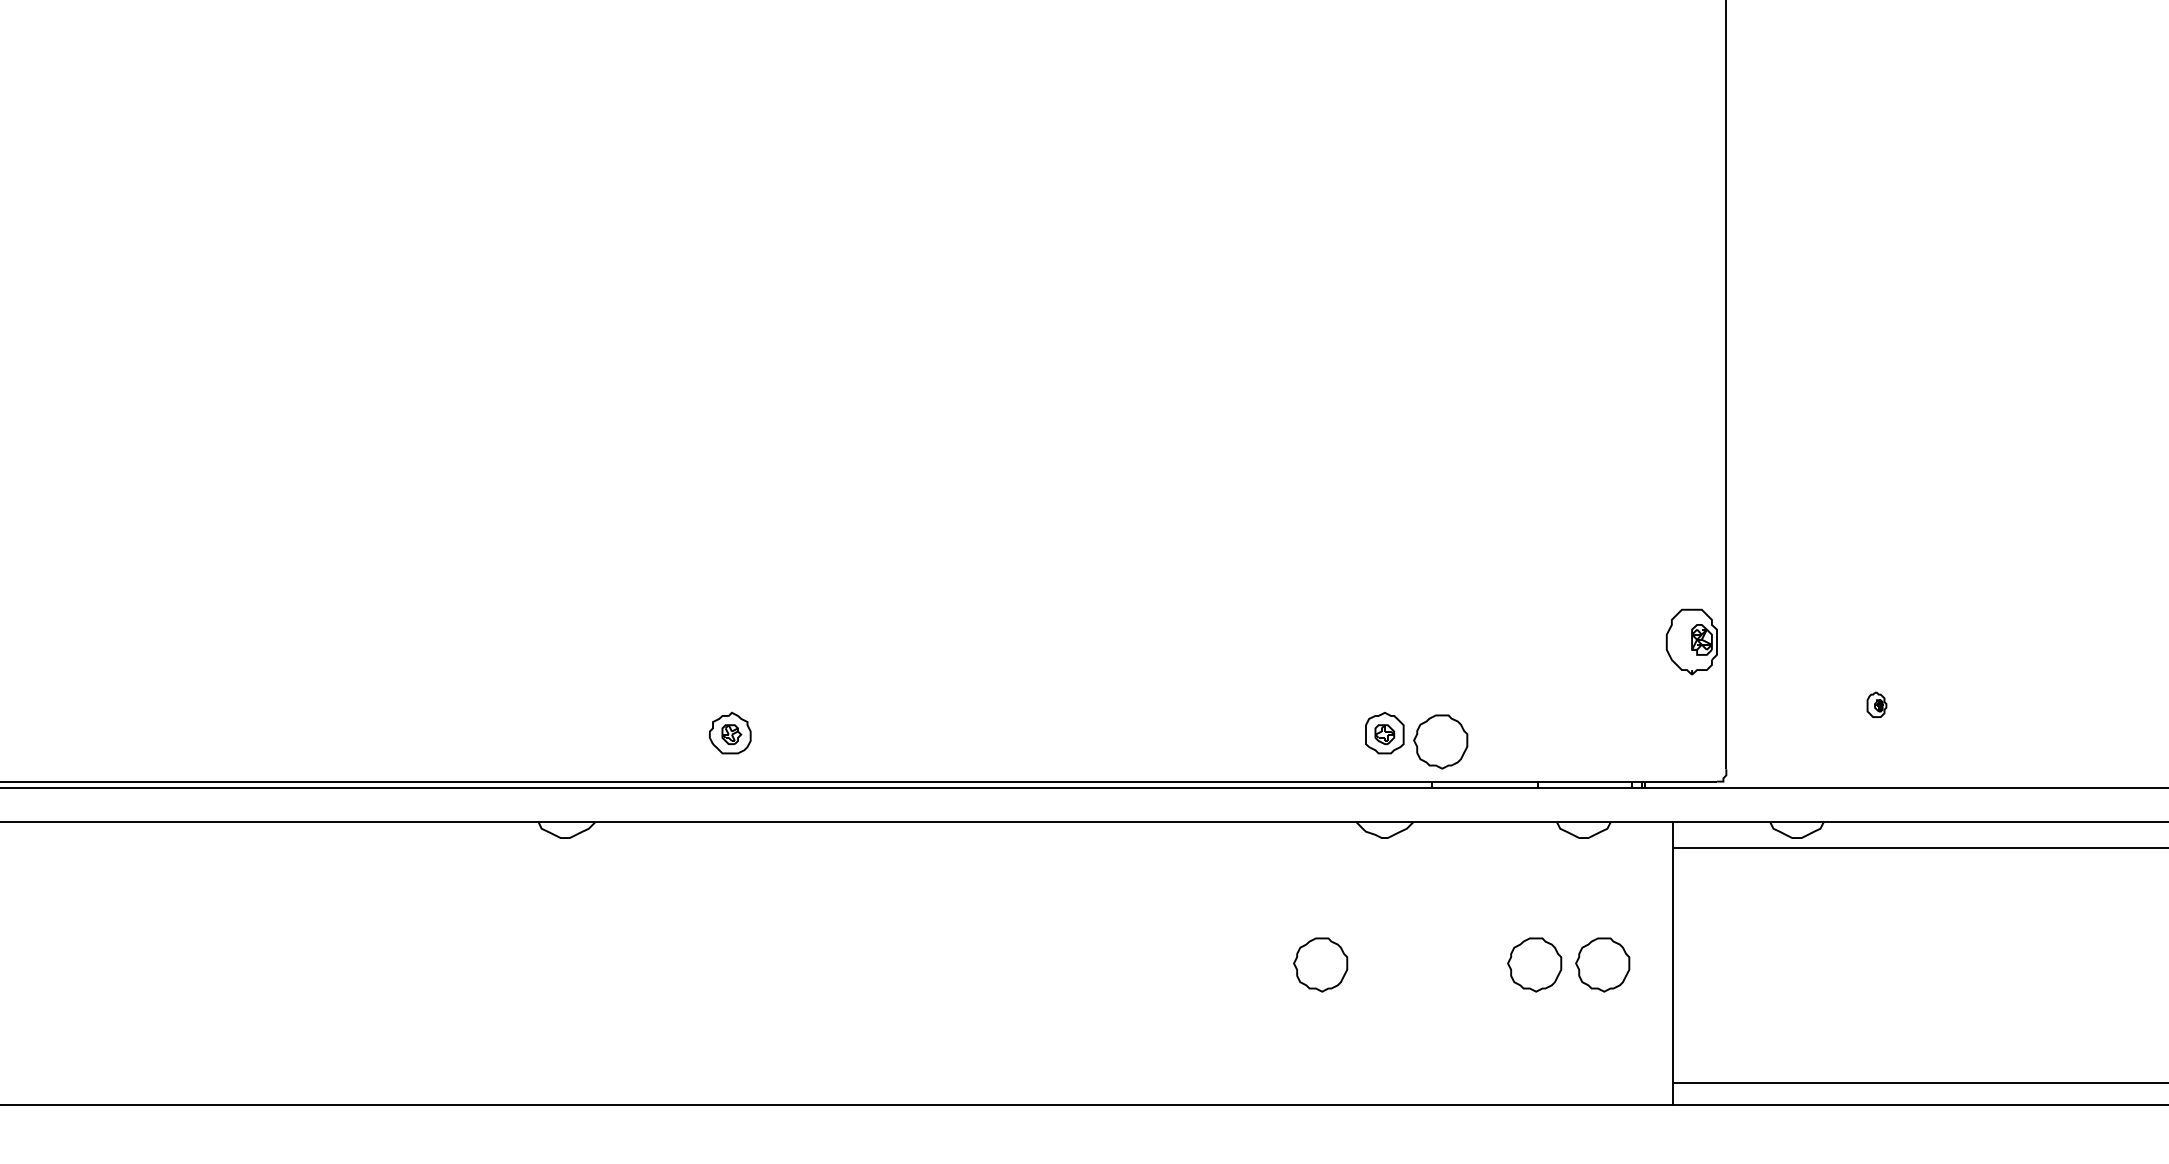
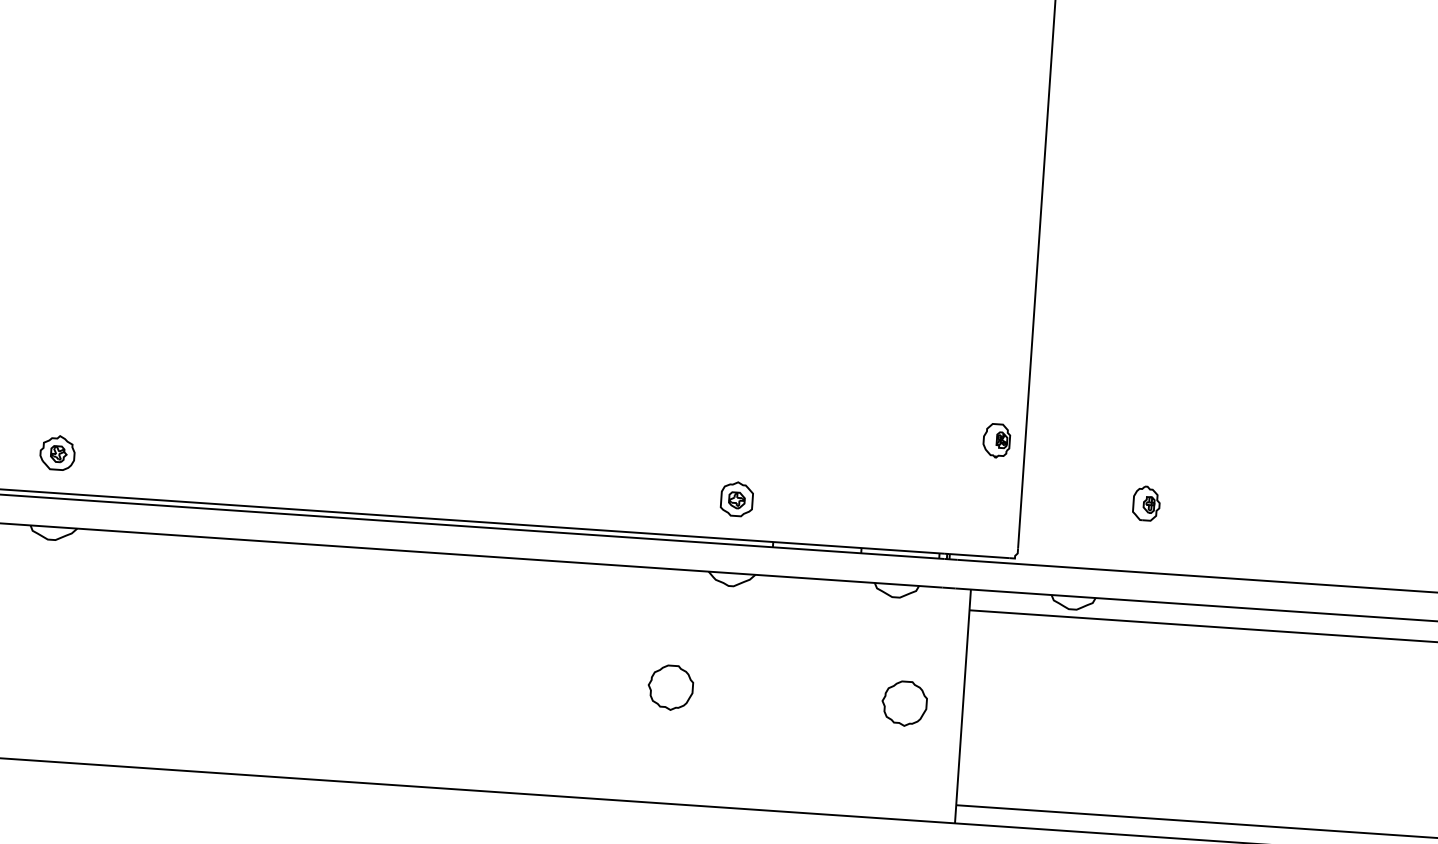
part: (1691, 641) -> (996, 440), size x0.62
part: (1876, 704) -> (1146, 503), size x1.67
part: (730, 732) -> (57, 452), moved
part: (1440, 741) -> (782, 509), removed
part: (1534, 964) -> (848, 699), removed

